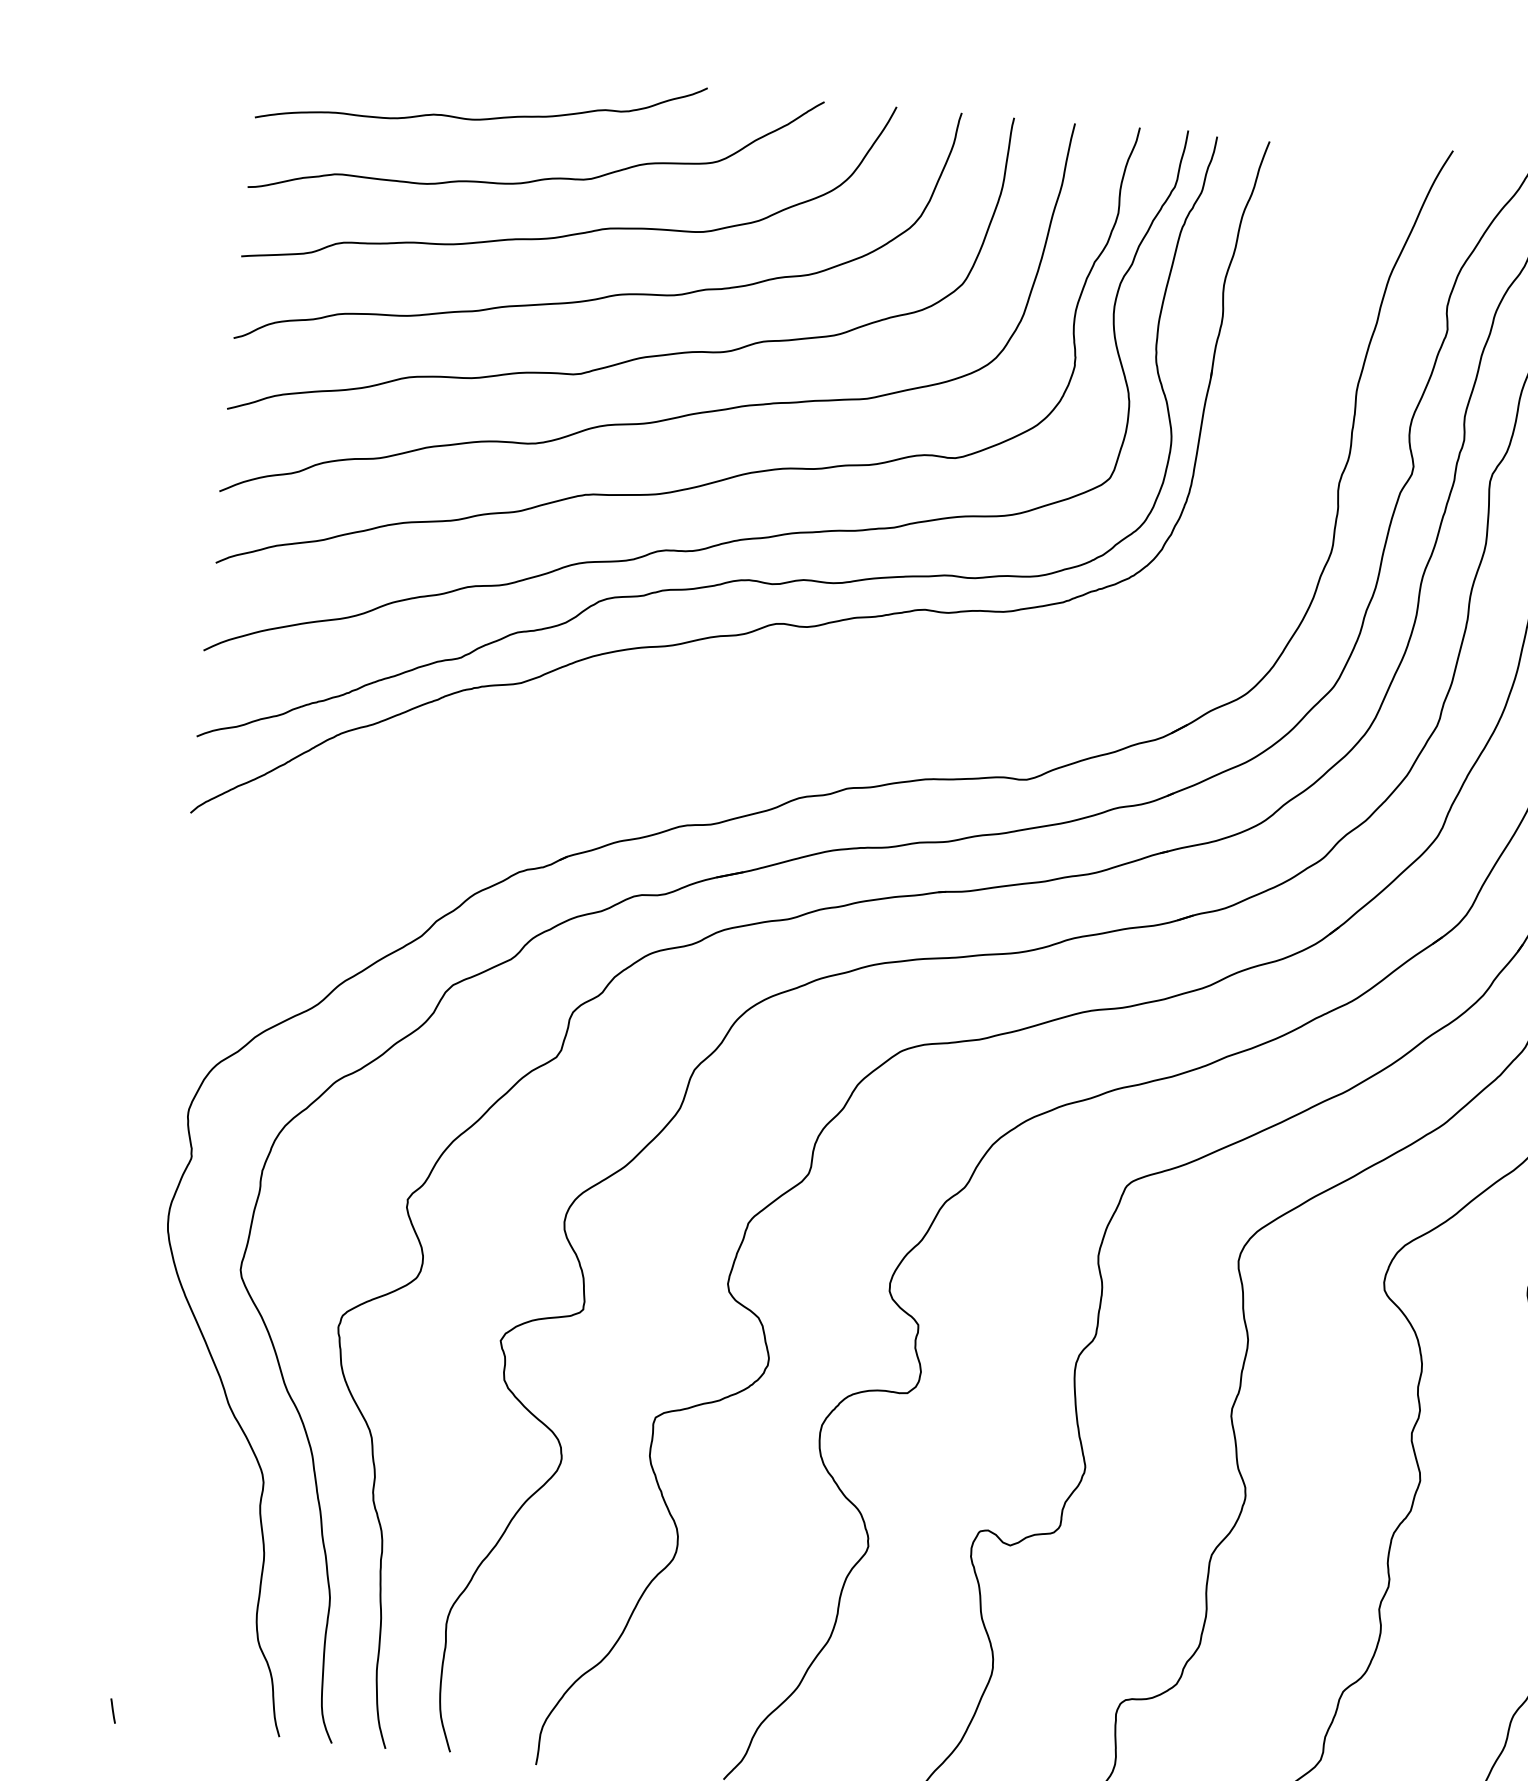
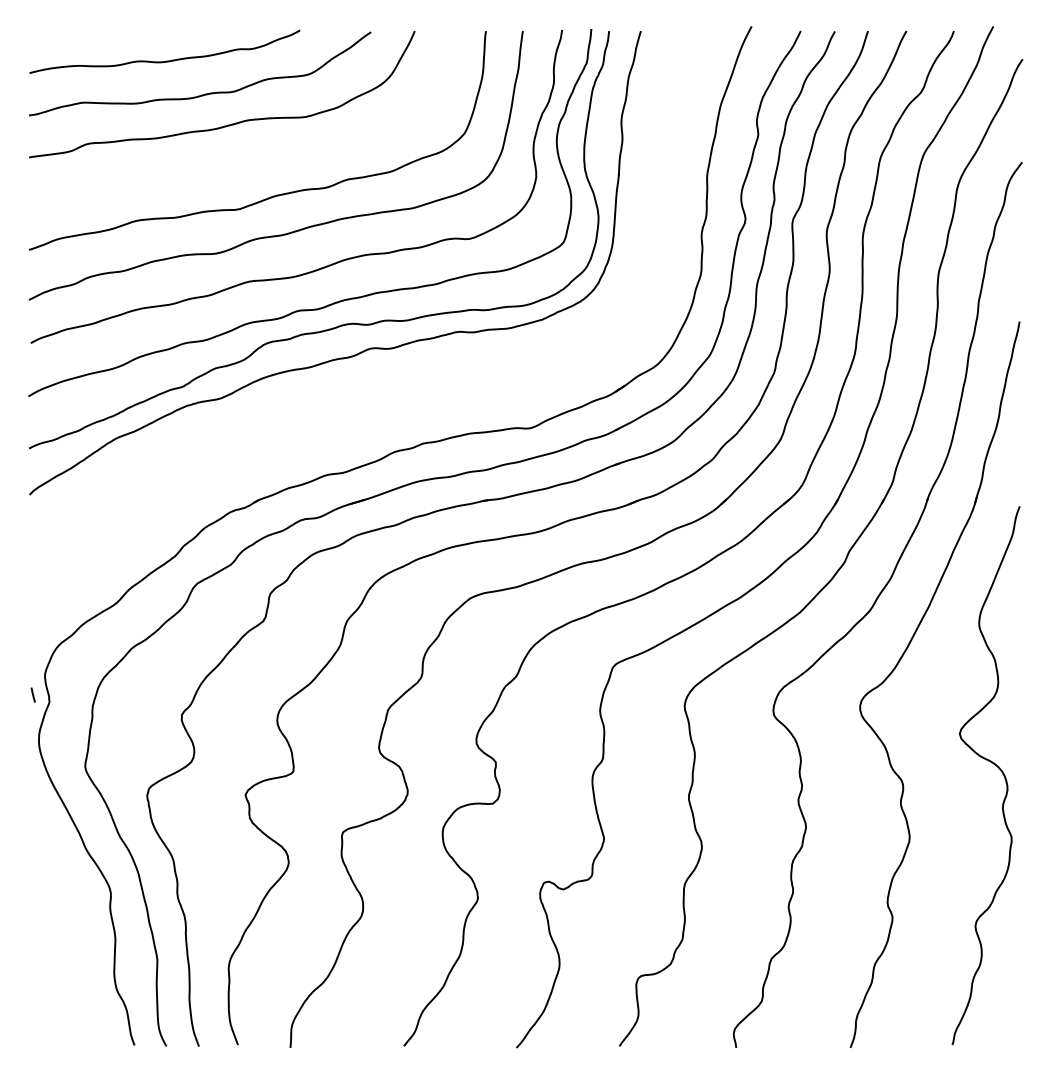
curve: (611, 294) -> (253, 159), removed
line: (112, 1710) -> (32, 694), moved

